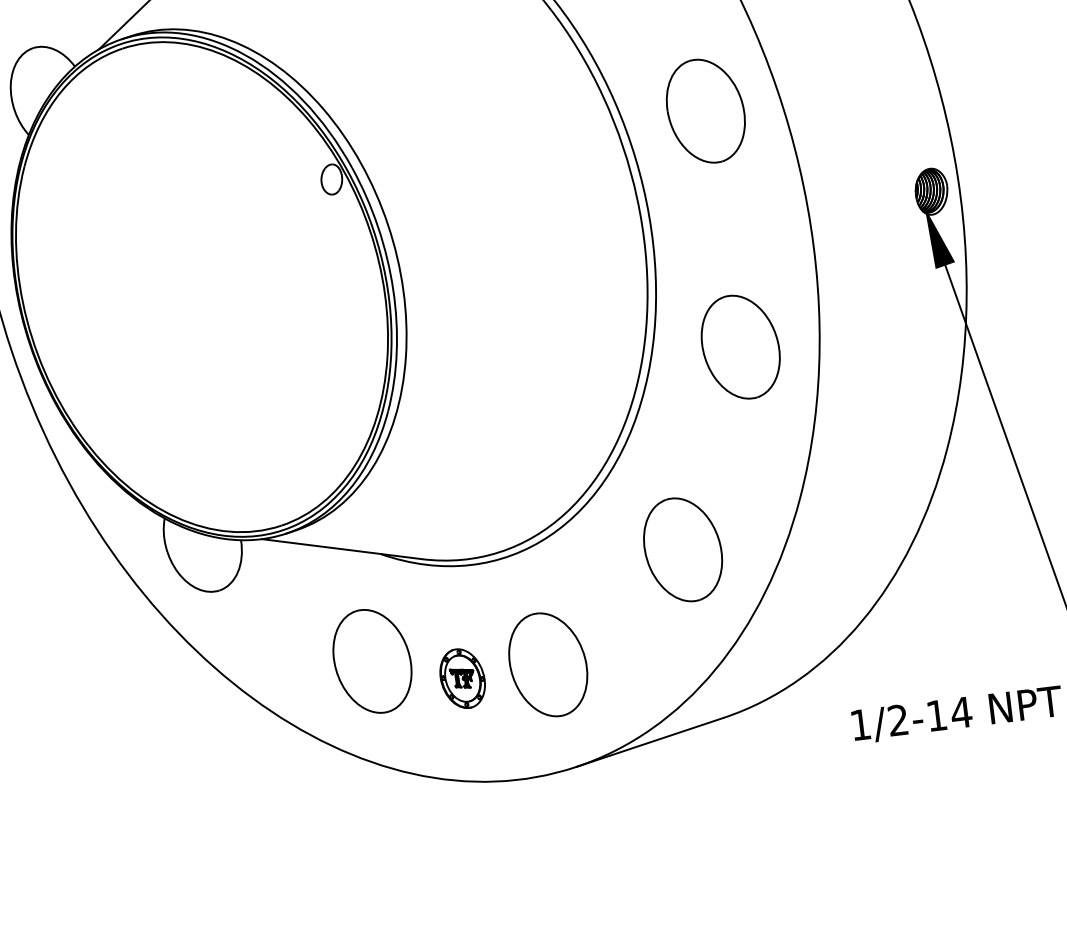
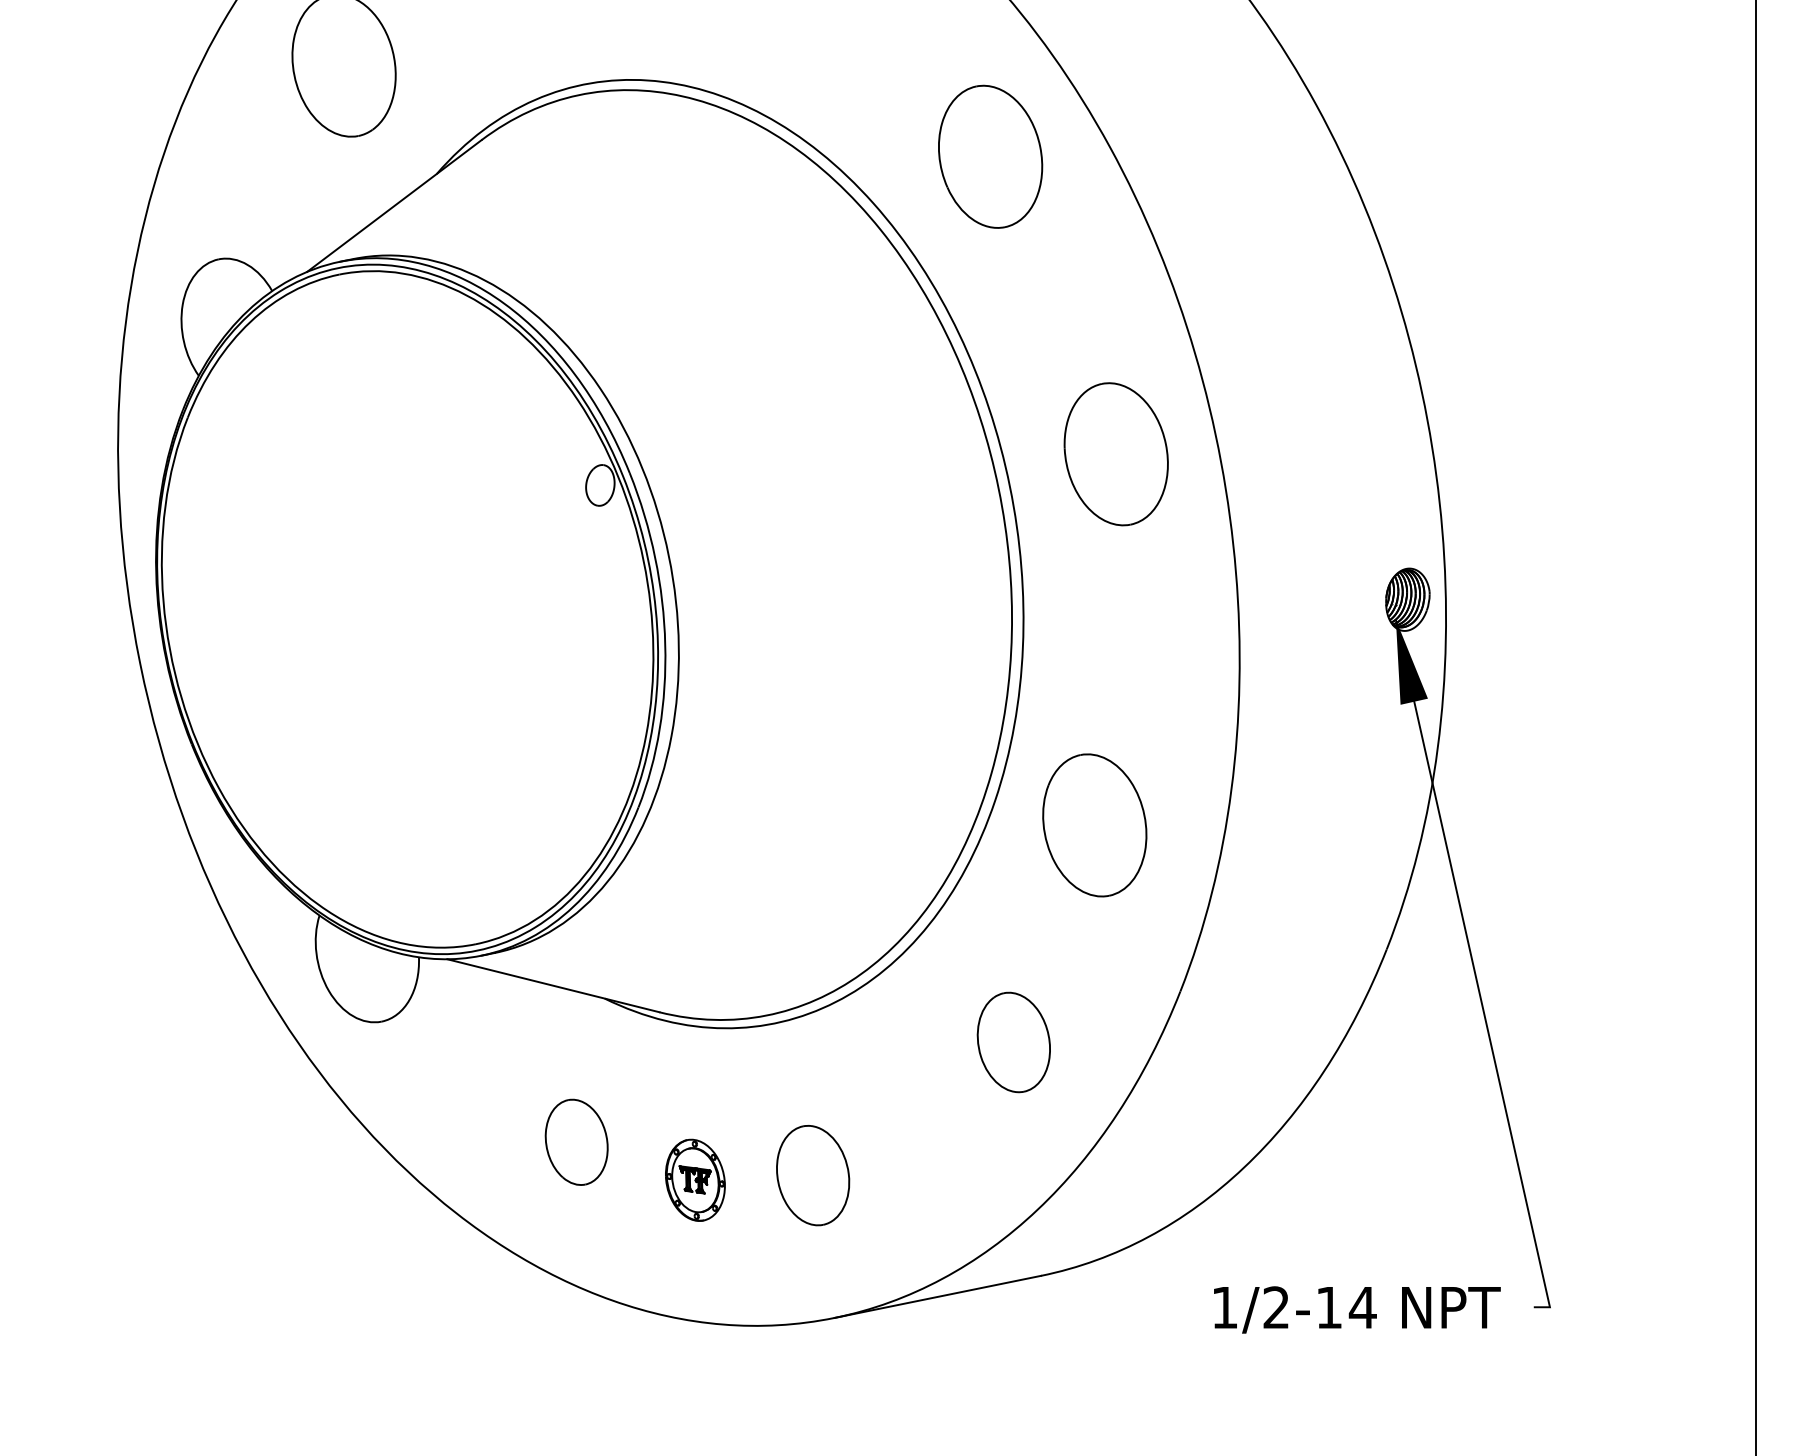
part: (740, 347) -> (1094, 825), moved
part: (682, 549) -> (1013, 1042), size x0.7
part: (372, 661) -> (576, 1142), size x0.6
part: (547, 664) -> (812, 1175), size x0.7

